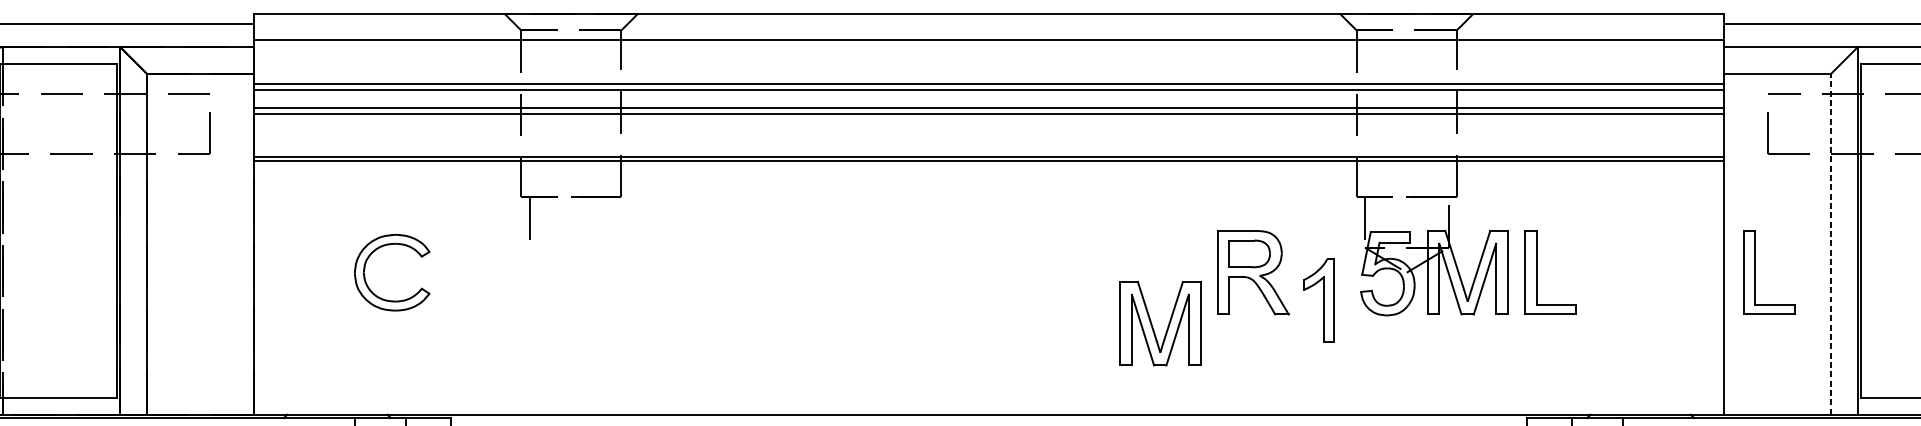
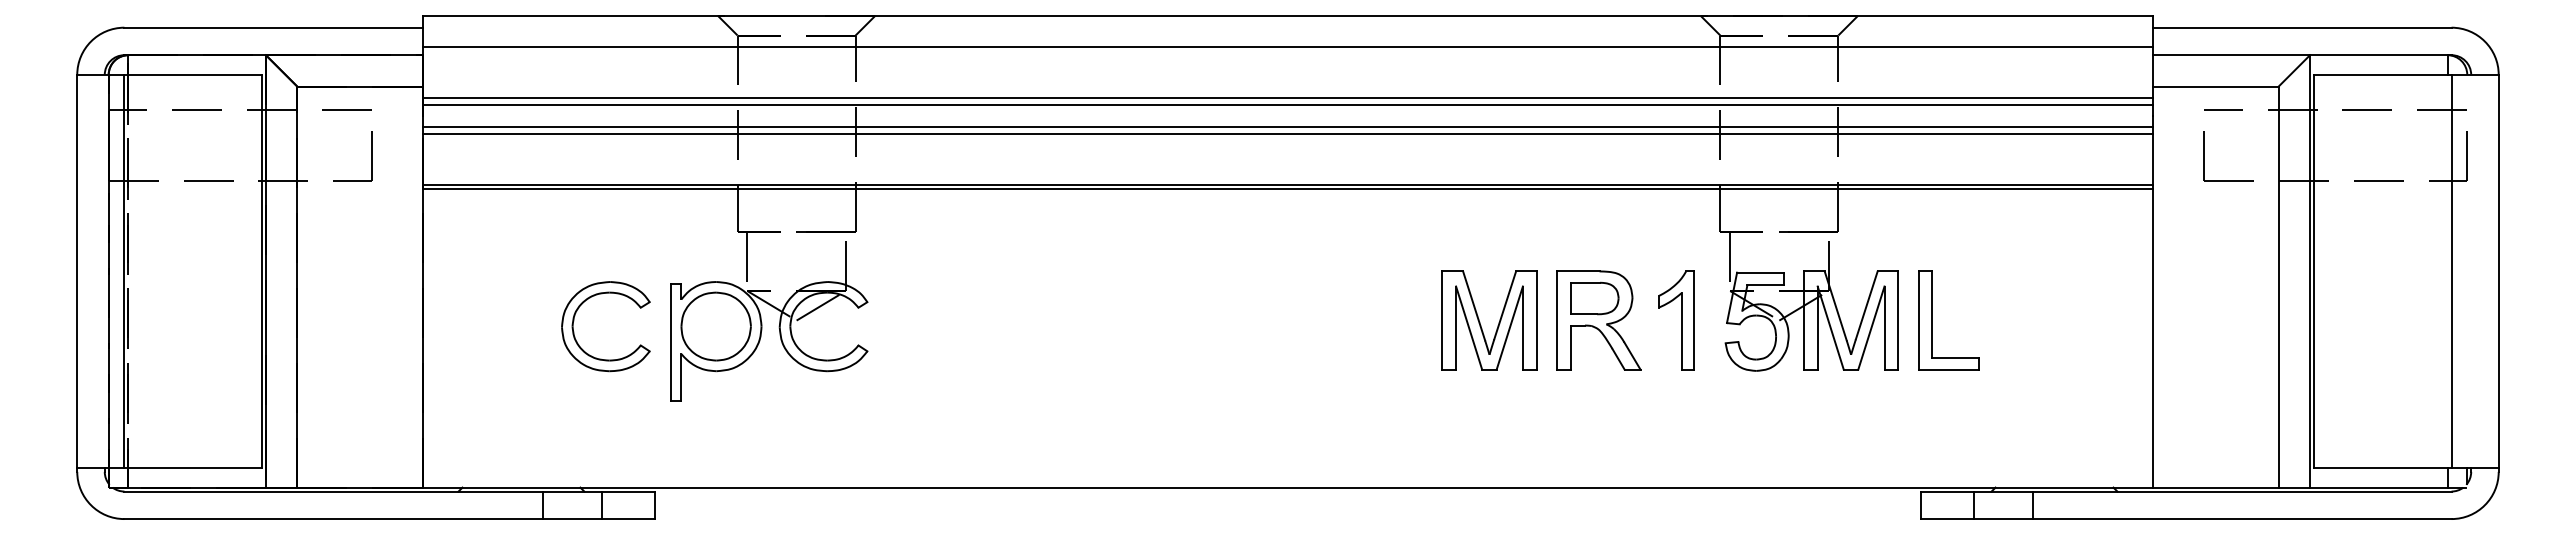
line: (1831, 243) -> (2278, 286), dashed -> solid
part: (365, 268) -> (574, 321), moved
part: (1755, 272) -> (2189, 320), removed
part: (542, 274) -> (762, 322), added
part: (1319, 300) -> (1676, 320), moved
part: (1152, 325) -> (1480, 322), moved

